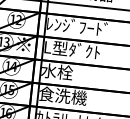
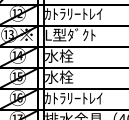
text: (78, 26) -> (73, 13), ﾚﾝｼﾞﾌｰﾄﾞ -> ｶﾄﾗﾘｰﾄﾚｲ
text: (62, 95) -> (66, 76), 食洗機 -> 水栓

